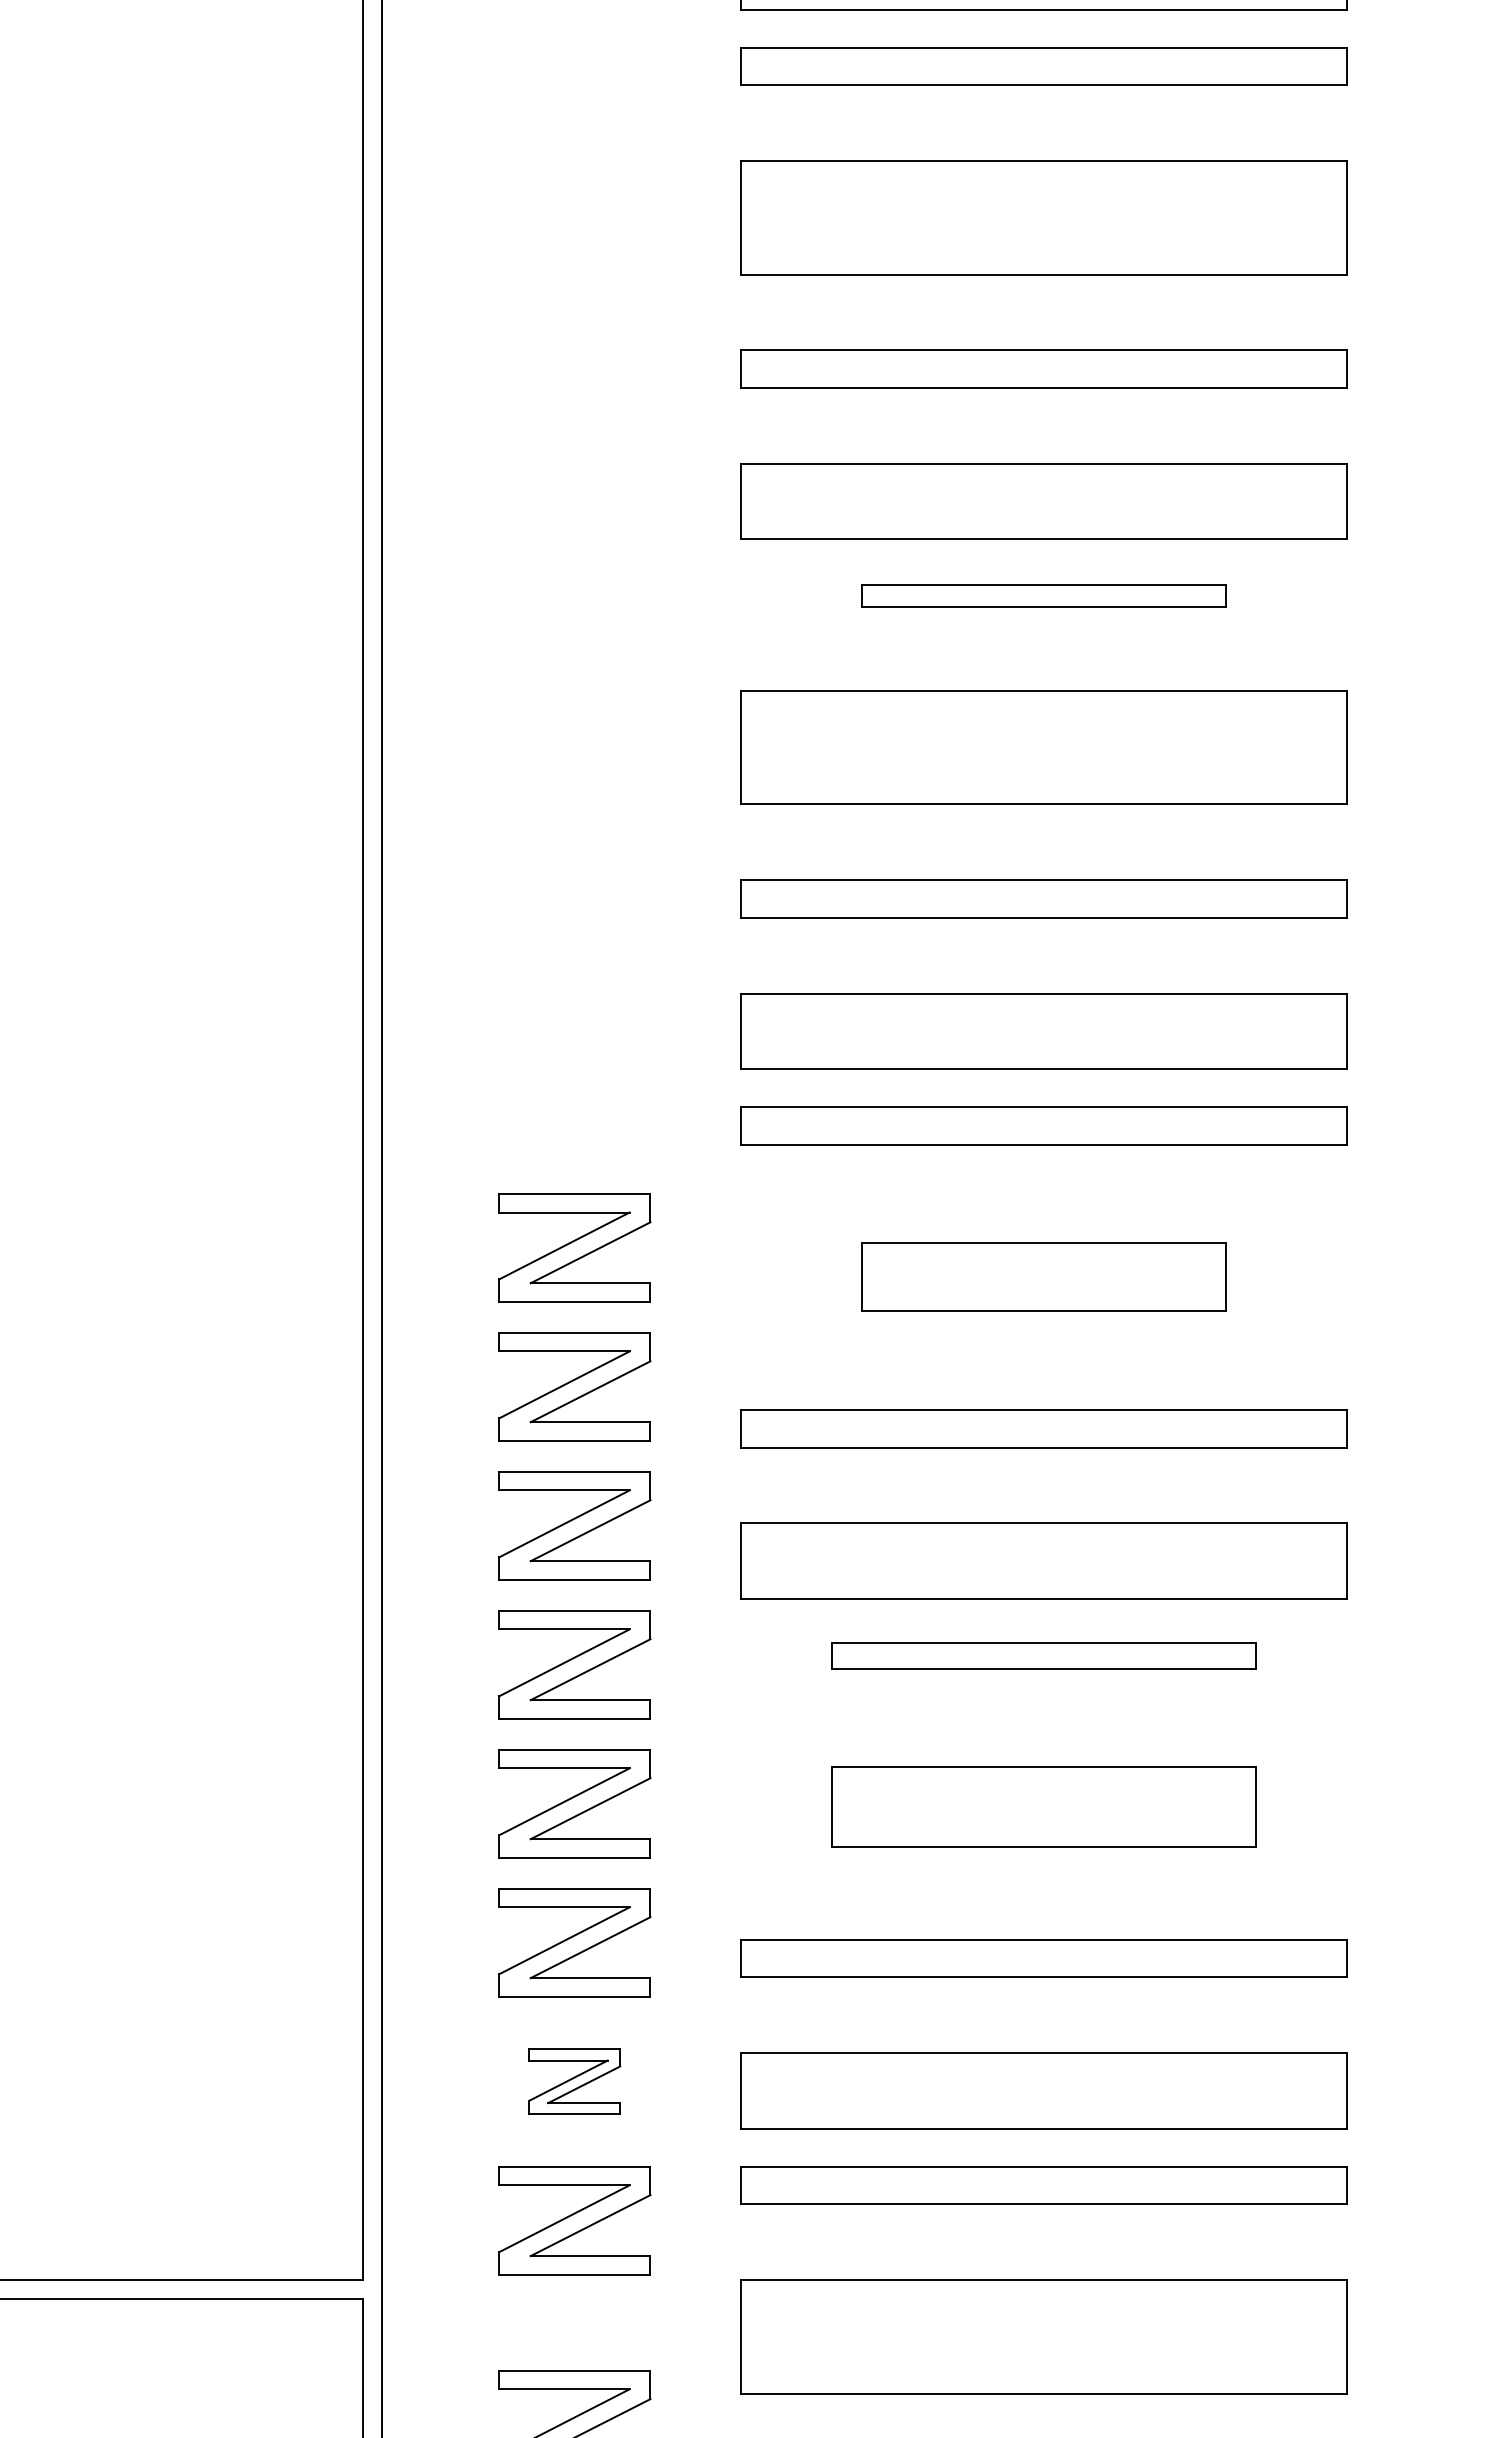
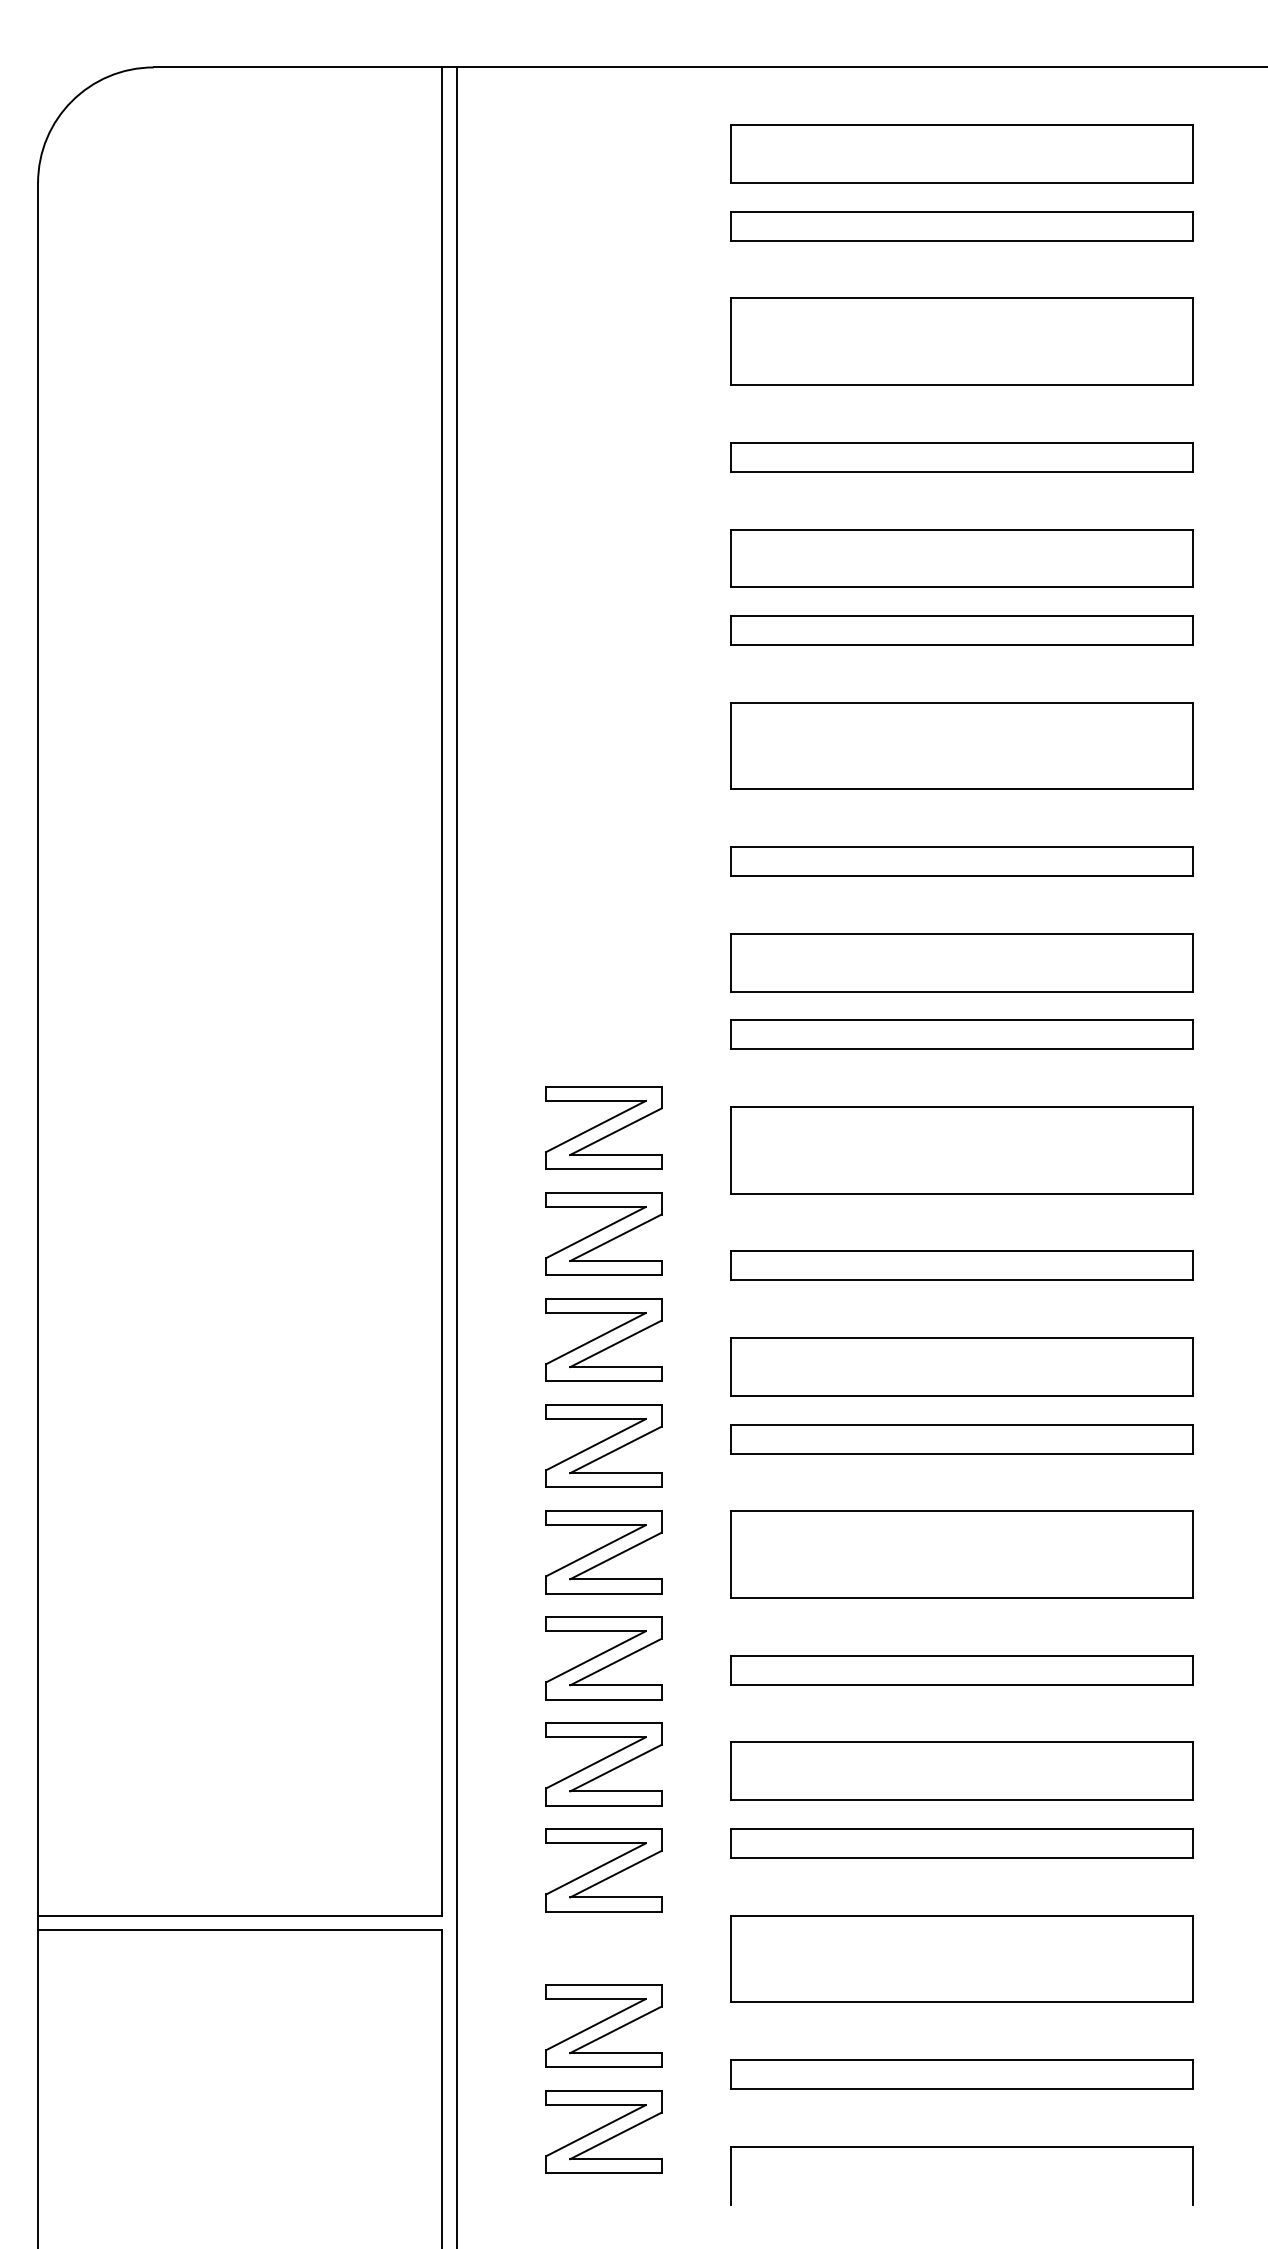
part: (1043, 596) -> (961, 630), size x1.67
part: (1043, 1277) -> (961, 1150), size x1.67
part: (1043, 1656) -> (961, 1439), size x1.43
part: (1043, 1806) -> (961, 1554), size x1.43
part: (574, 2081) -> (603, 1764), size x1.67

